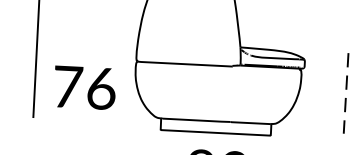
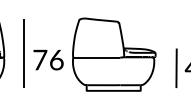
text: (84, 86) -> (48, 59), moved
line: (345, 93) -> (176, 68), dashed -> solid

